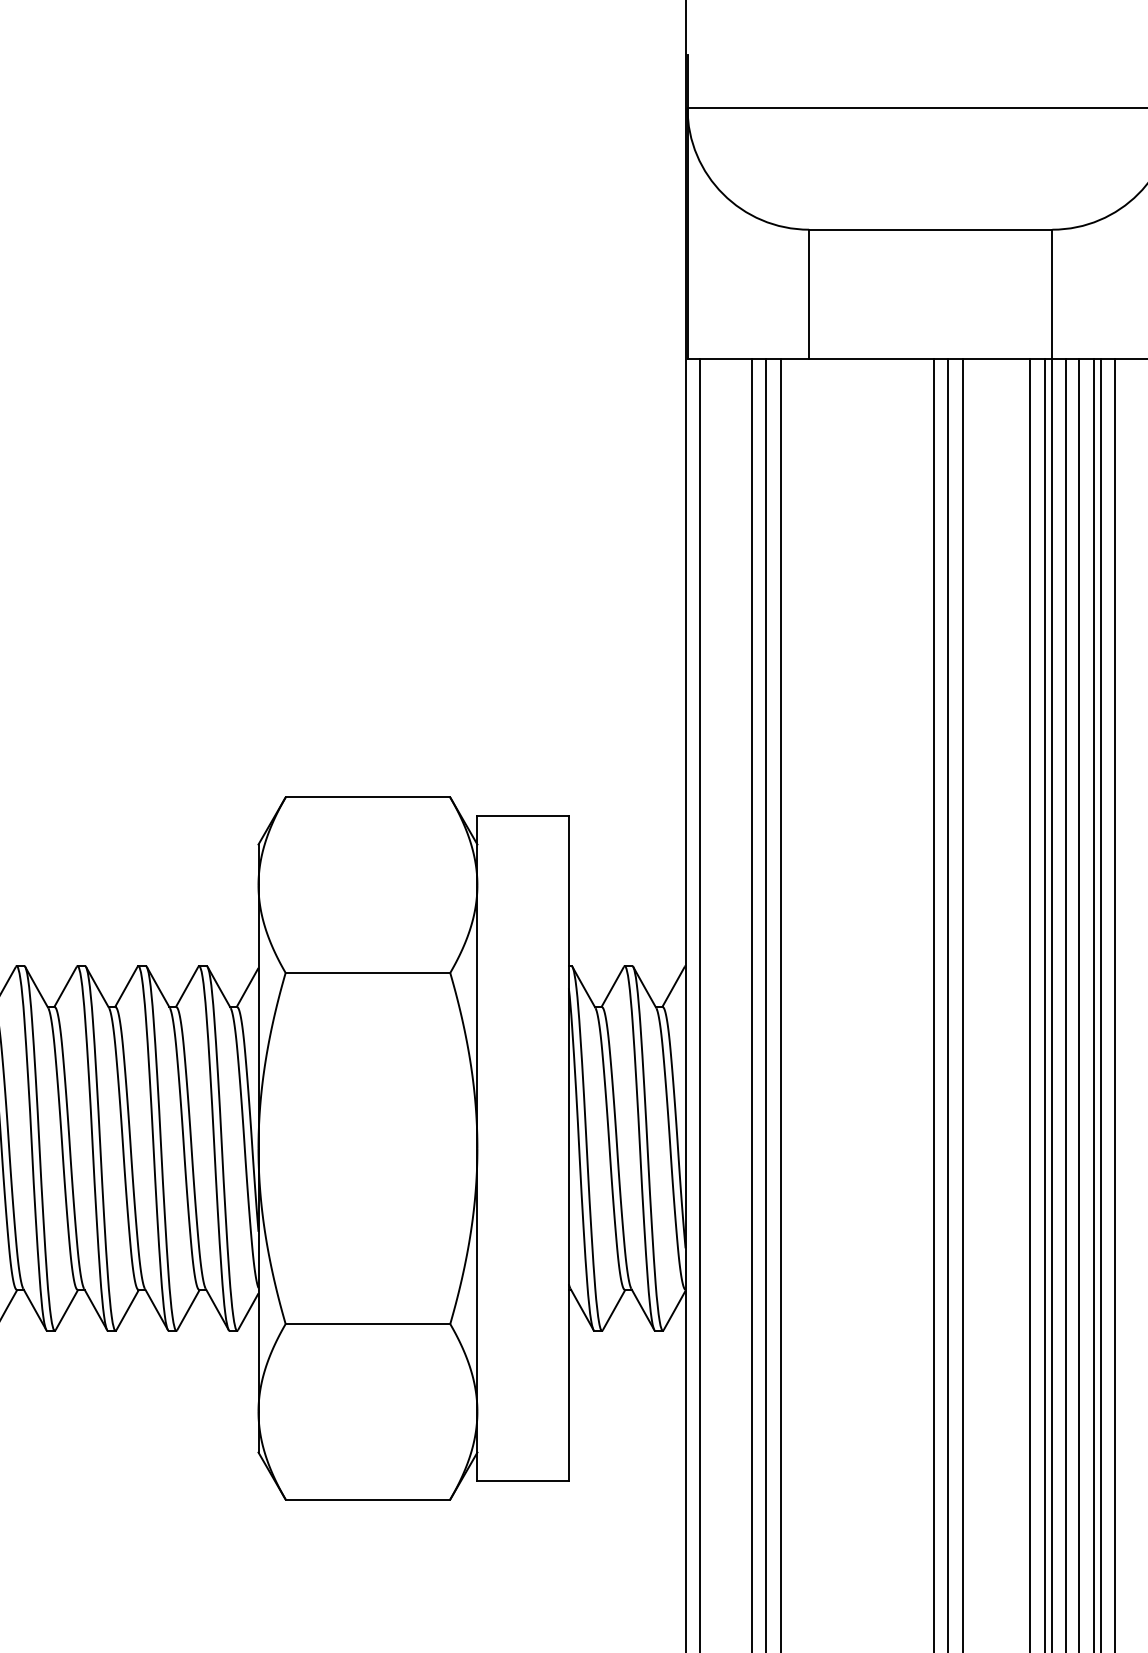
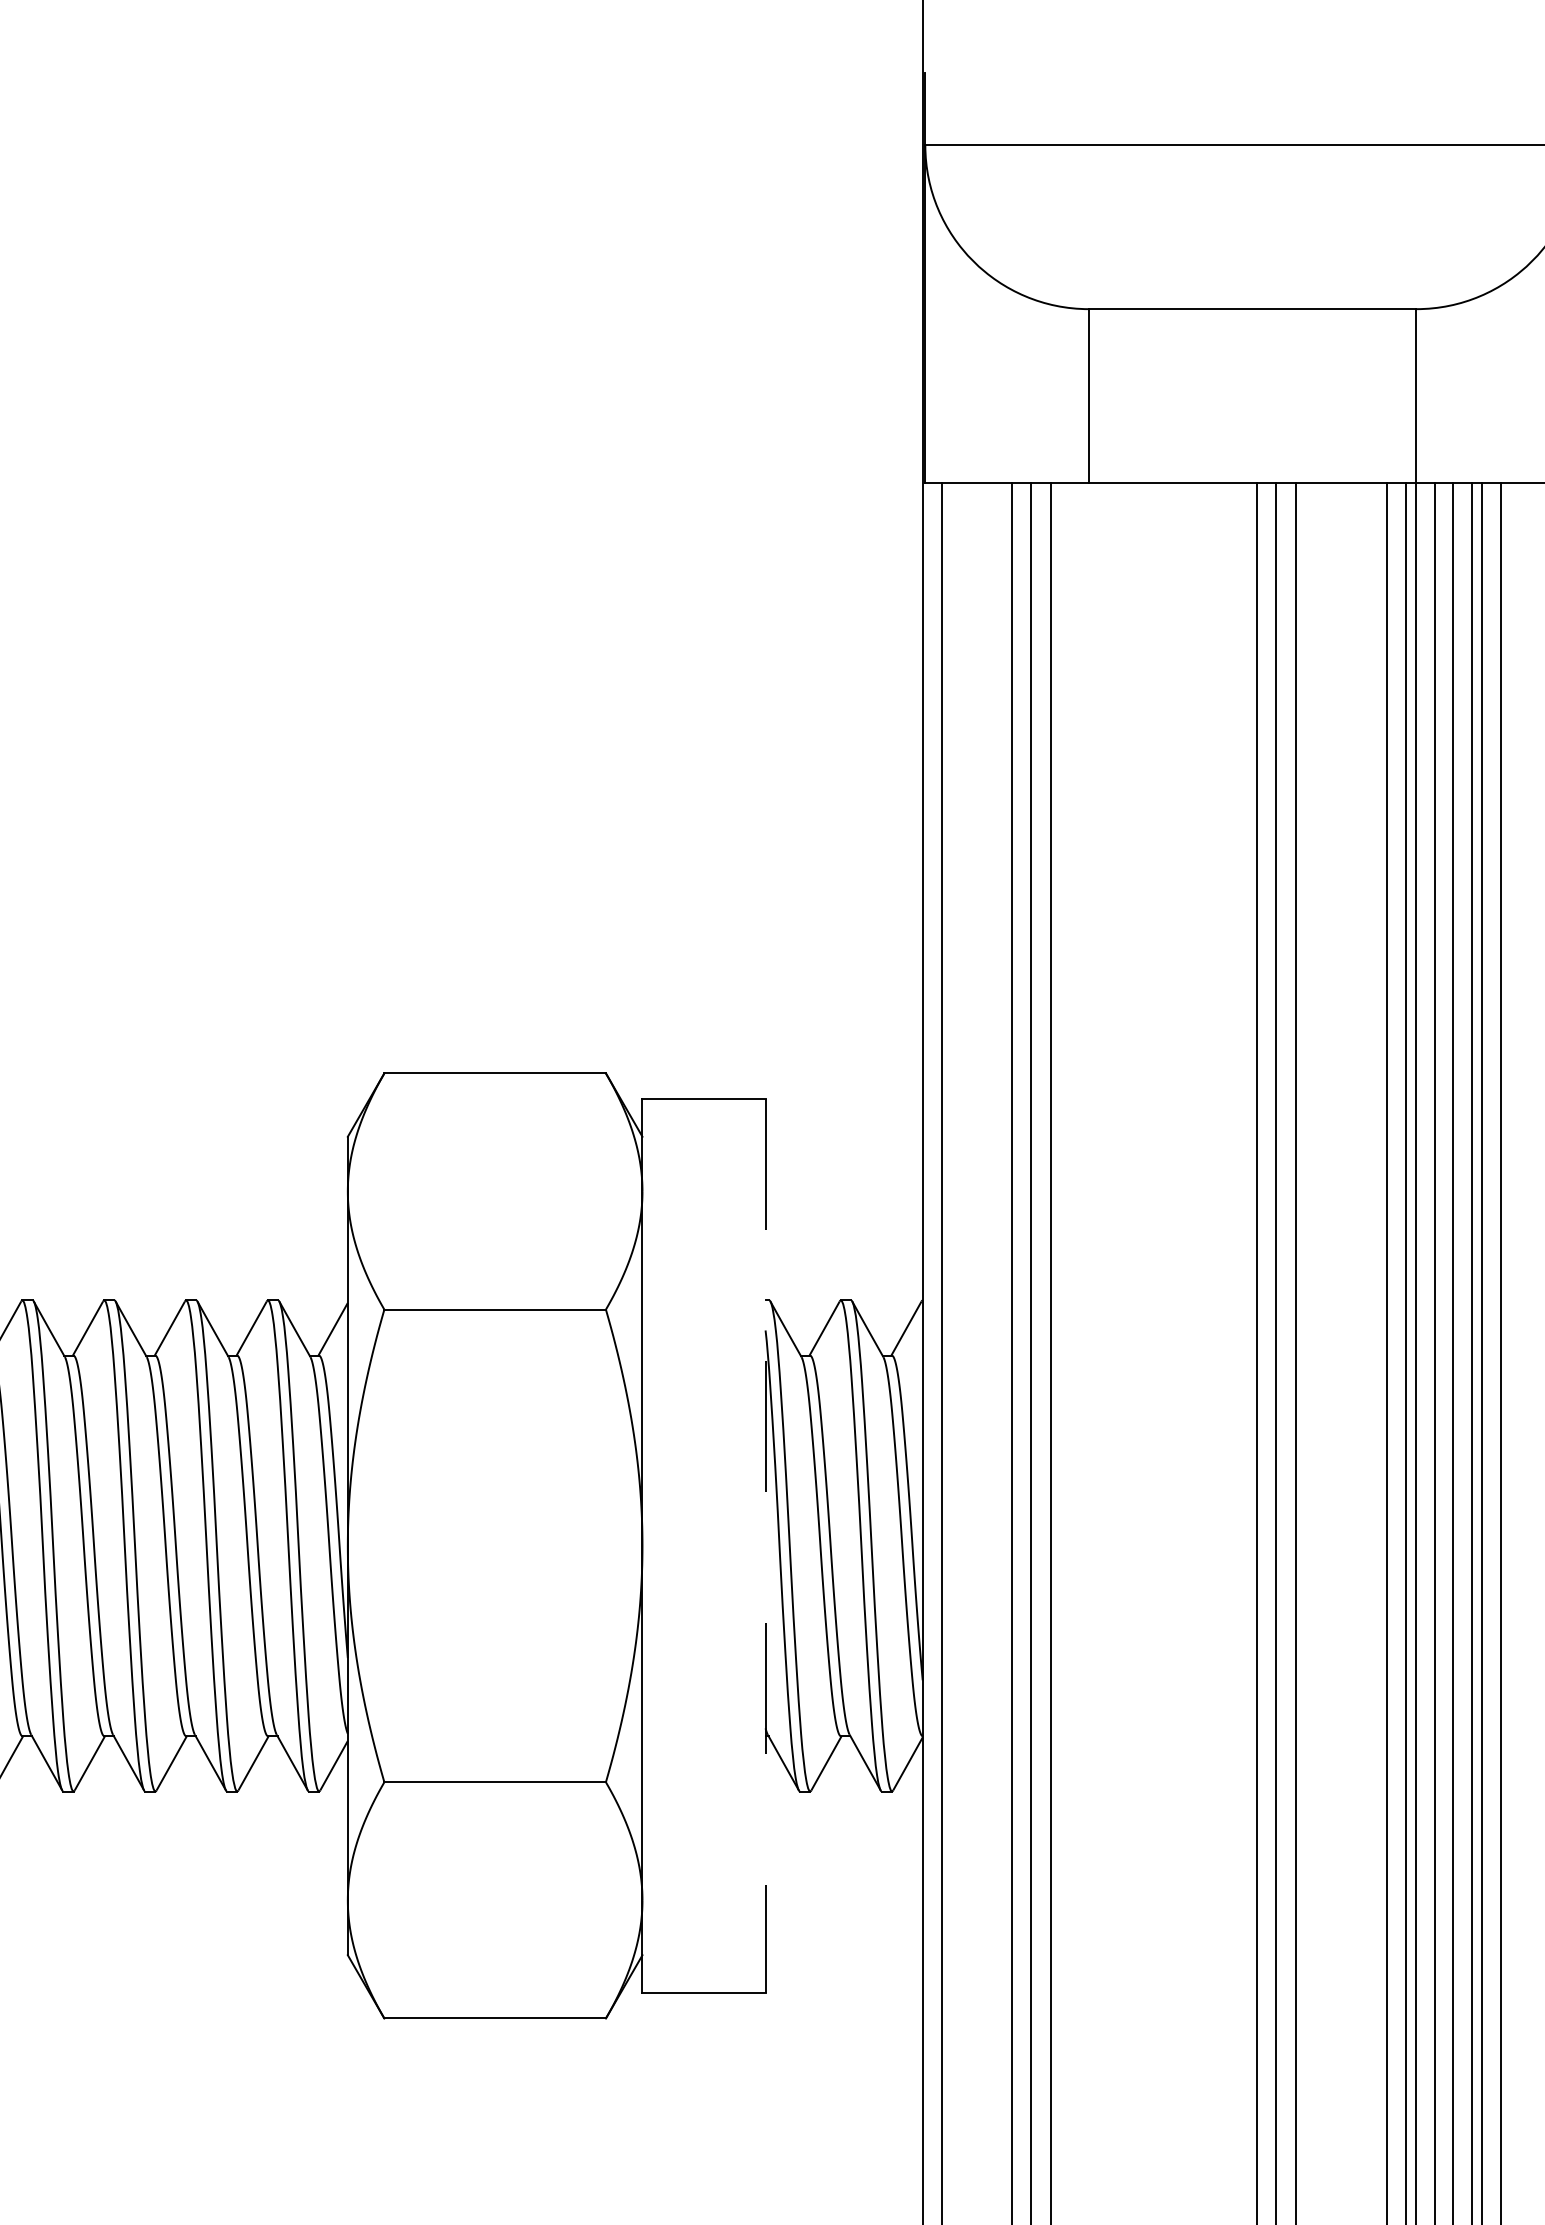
line: (568, 1149) -> (765, 1547), solid -> dashed

